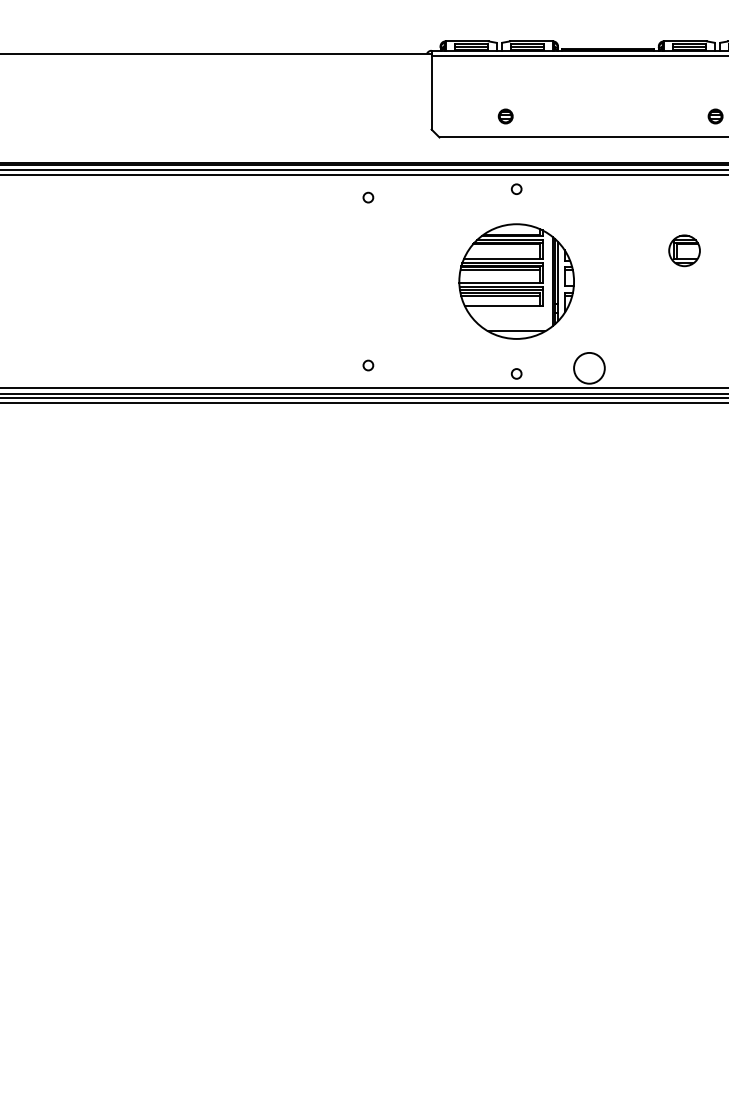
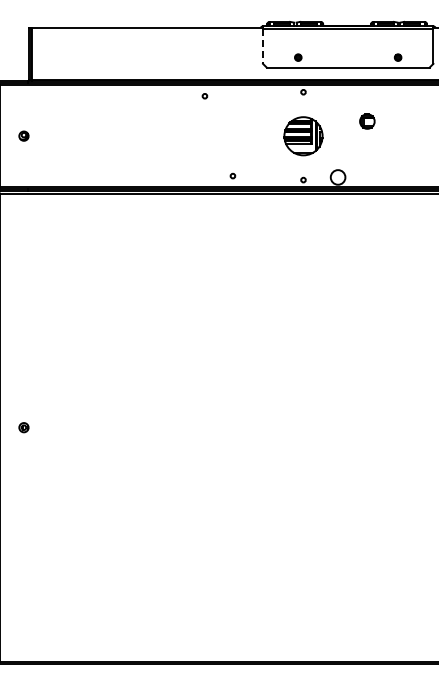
line: (432, 93) -> (263, 46), solid -> dashed
circle: (367, 198) -> (204, 96), moved
part: (684, 250) -> (367, 121), moved
part: (516, 282) -> (303, 136), size x0.7

